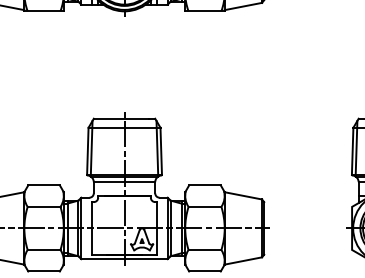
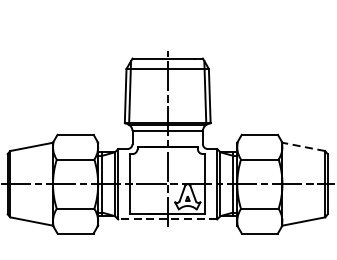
line: (242, 195) -> (302, 146), solid -> dashed
line: (124, 259) -> (167, 219), solid -> dashed

